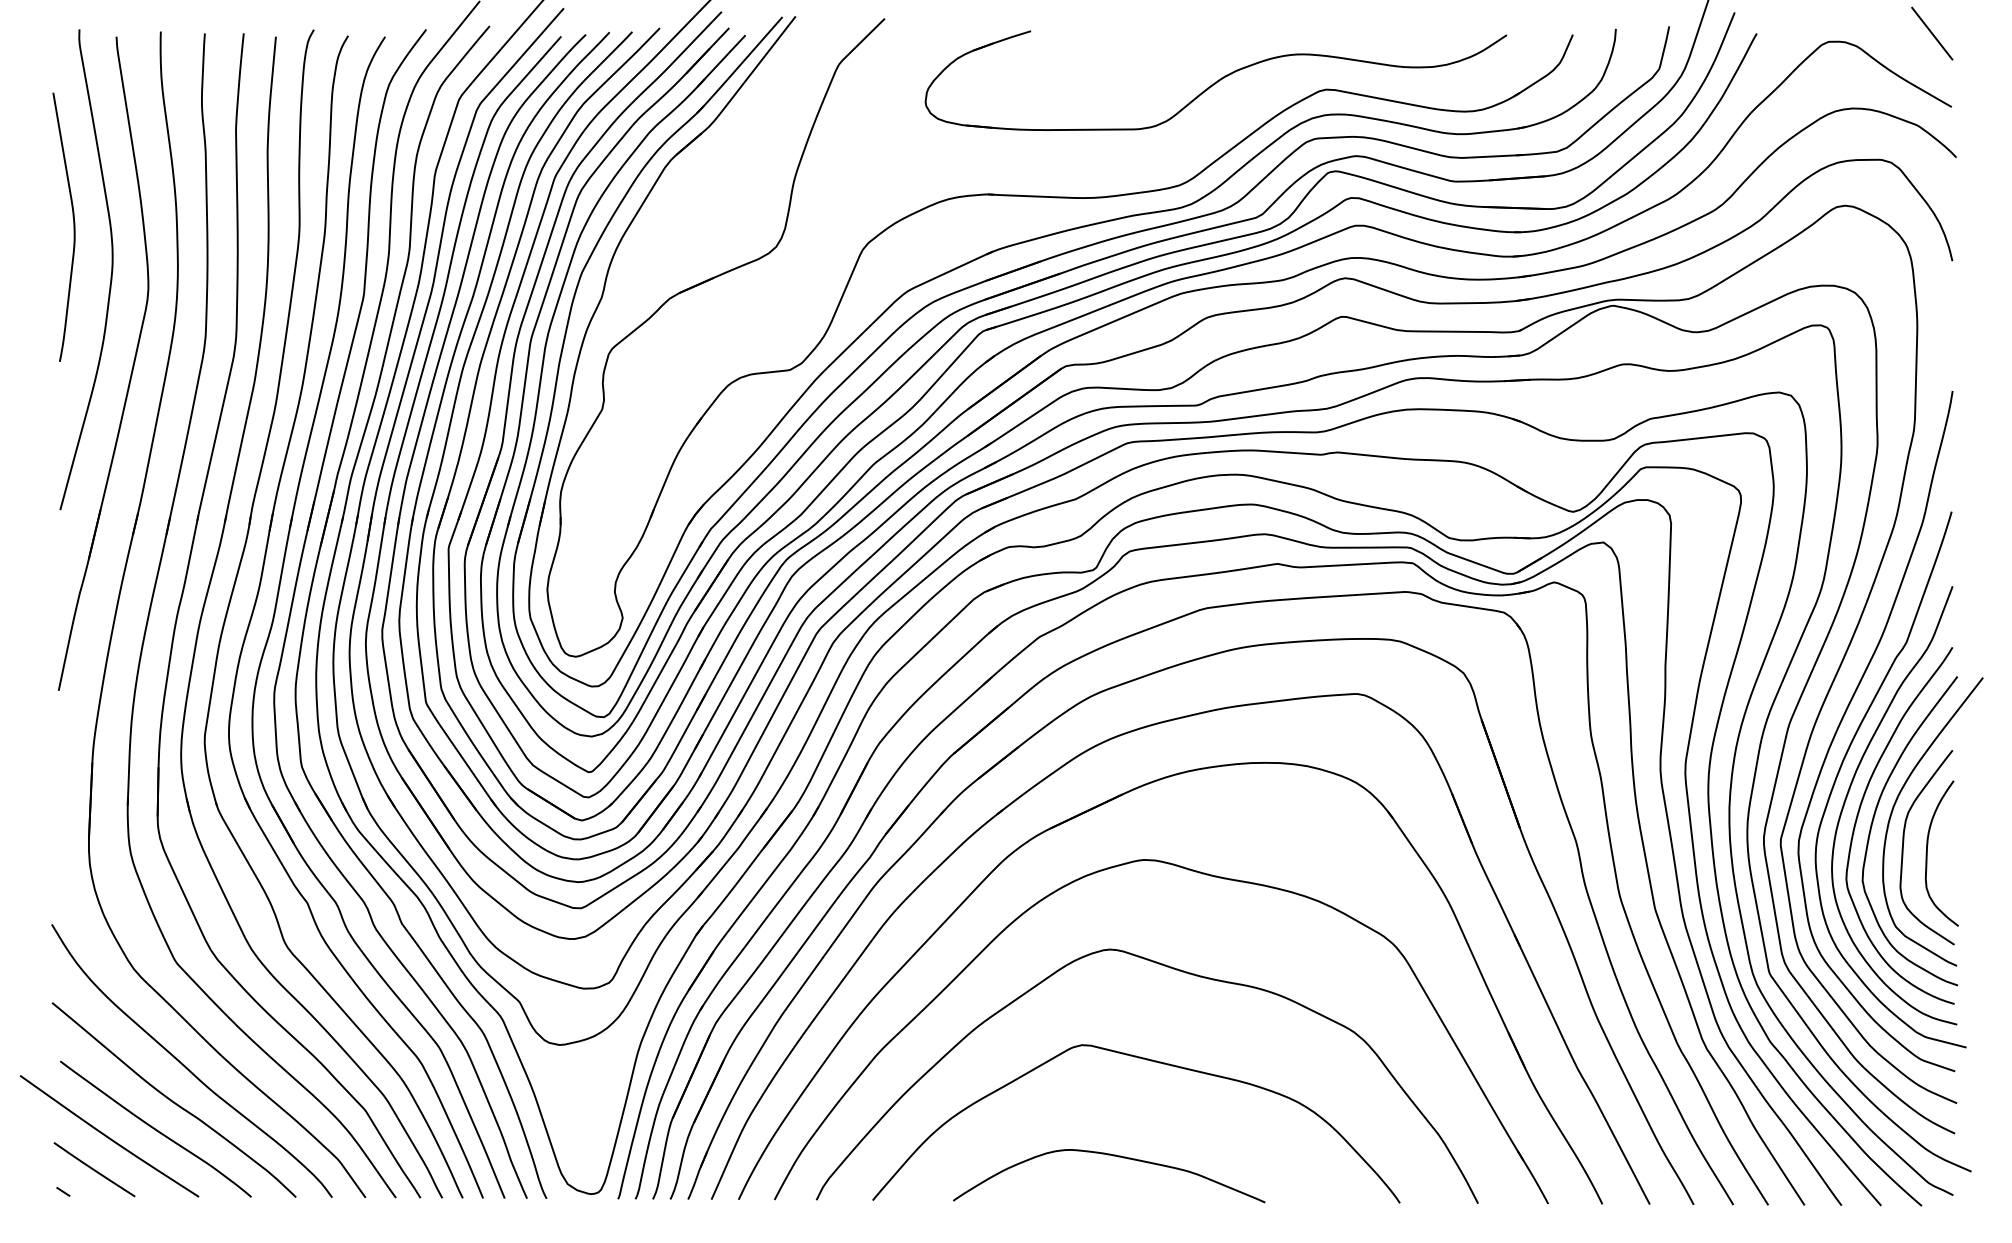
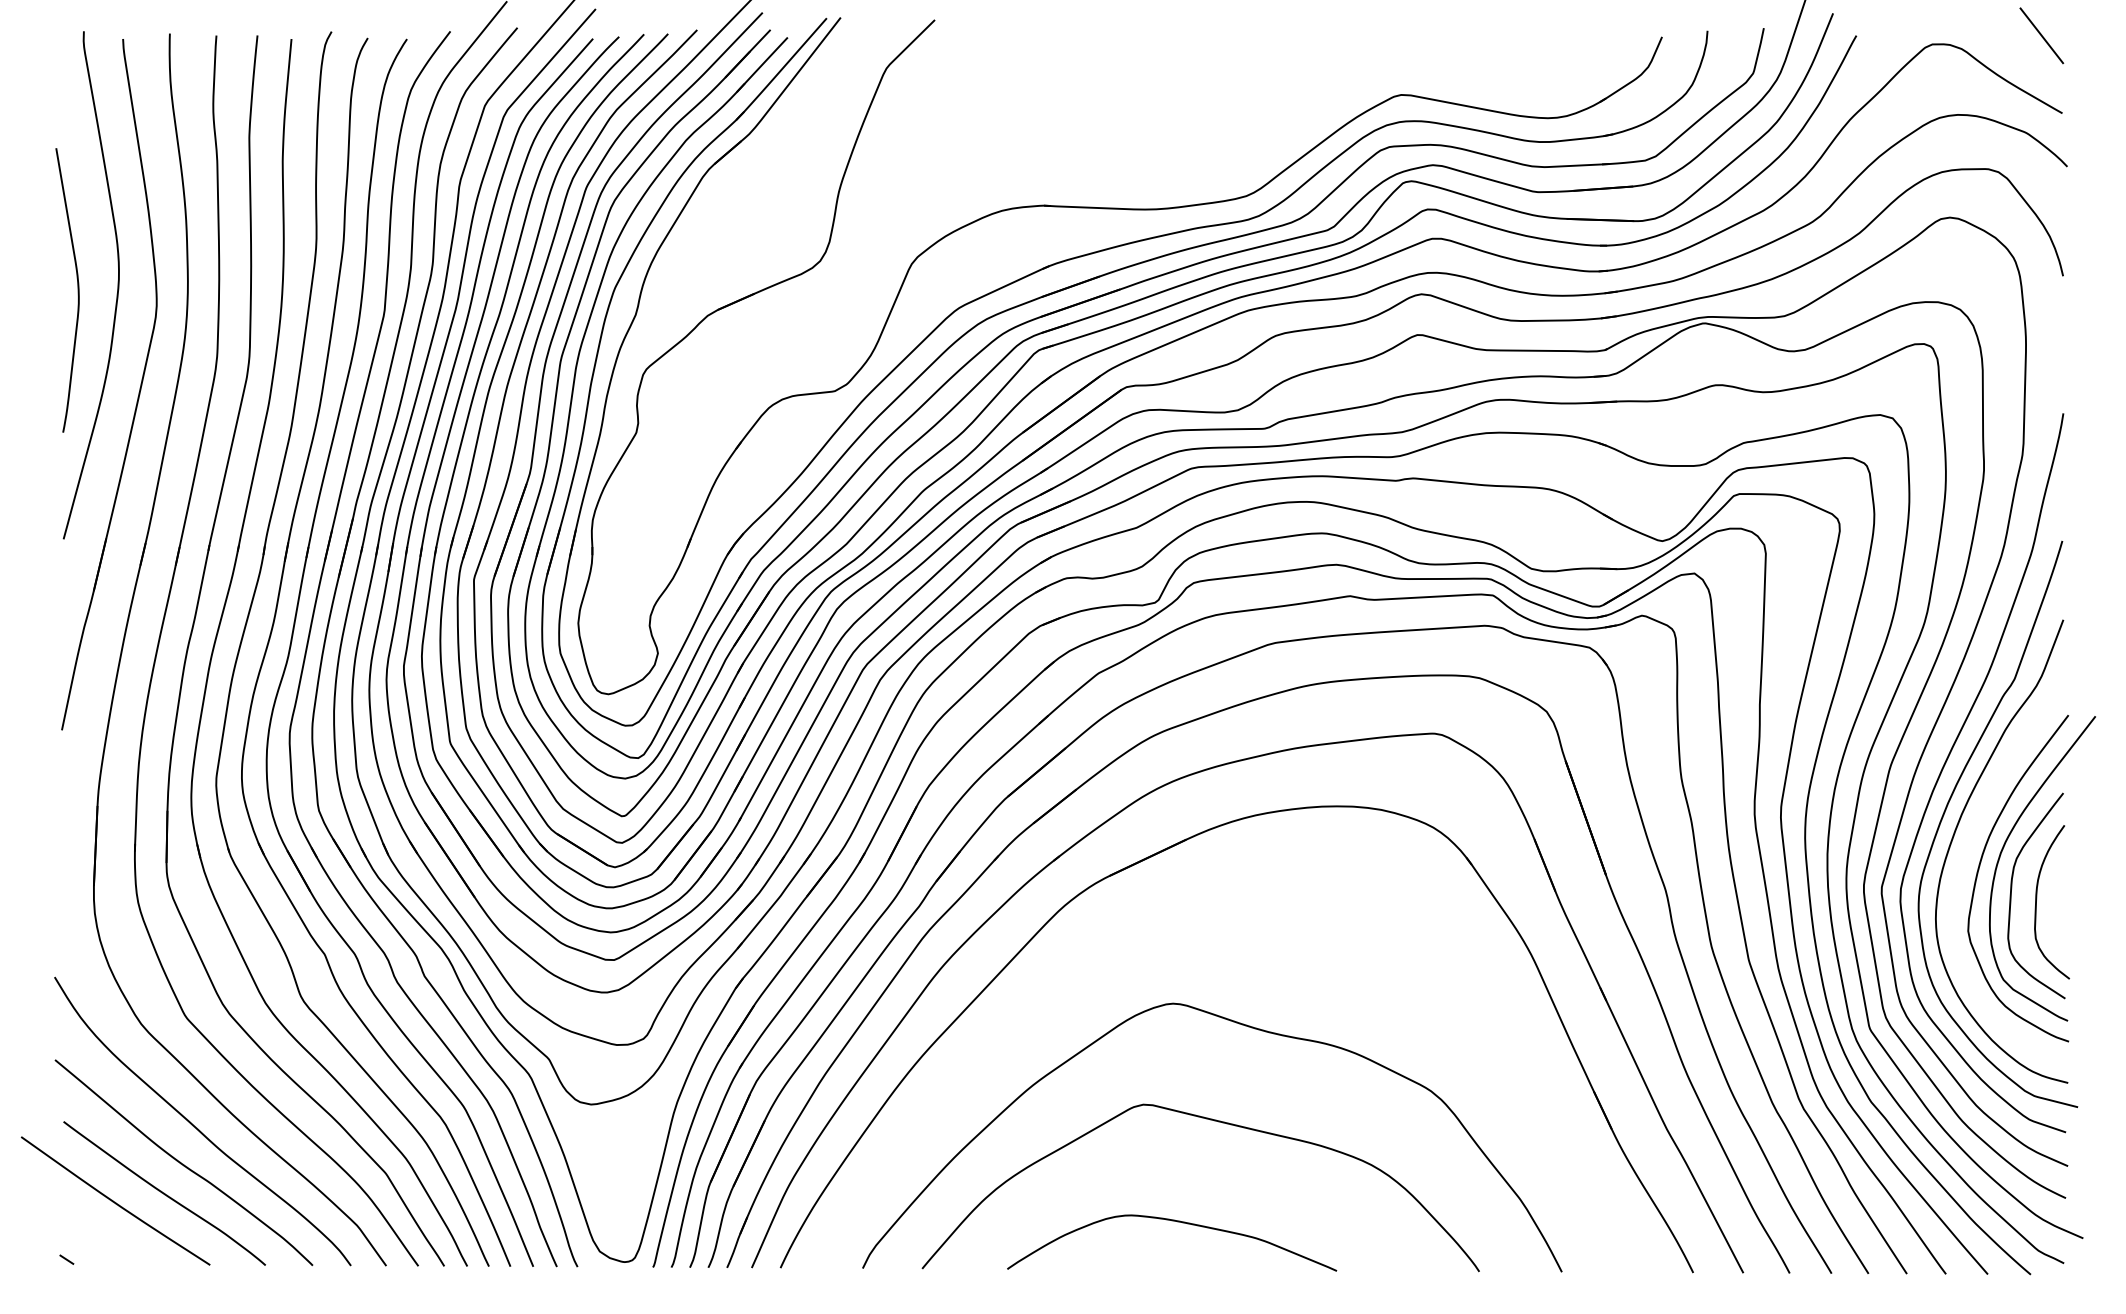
part: (1215, 80) -> (1284, 85), removed
curve: (73, 227) -> (77, 290), moved
curve: (1860, 811) -> (1965, 857), removed
part: (1203, 874) -> (1271, 924), removed
line: (94, 1169) -> (99, 1236), removed

